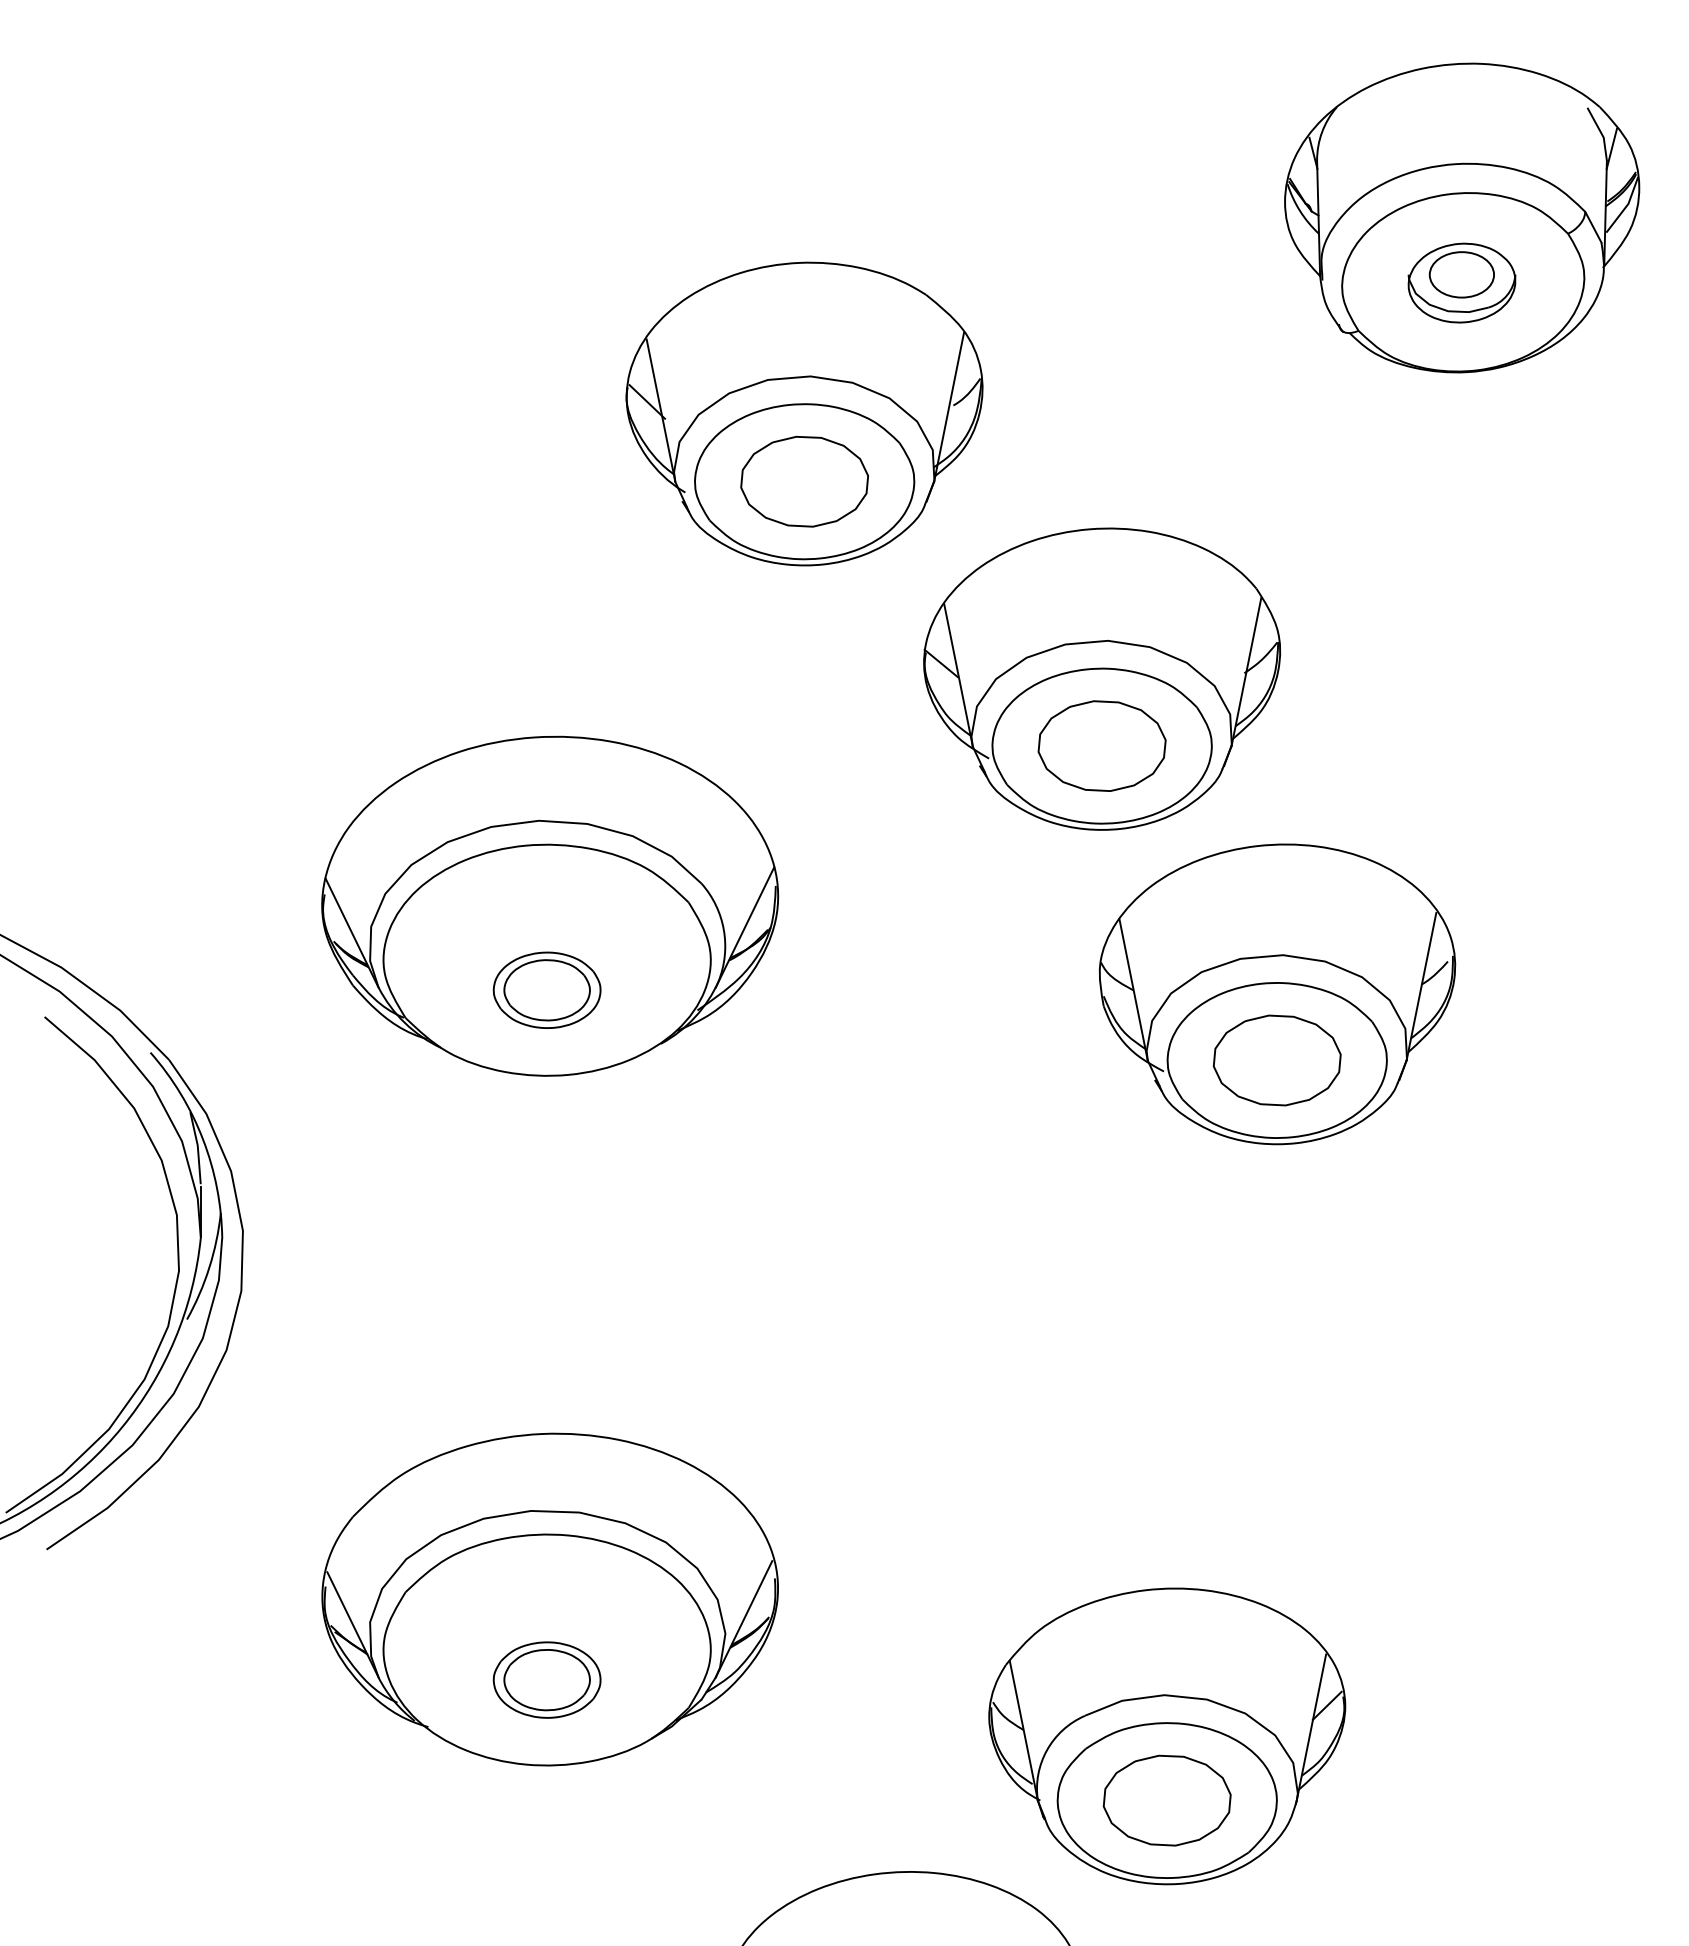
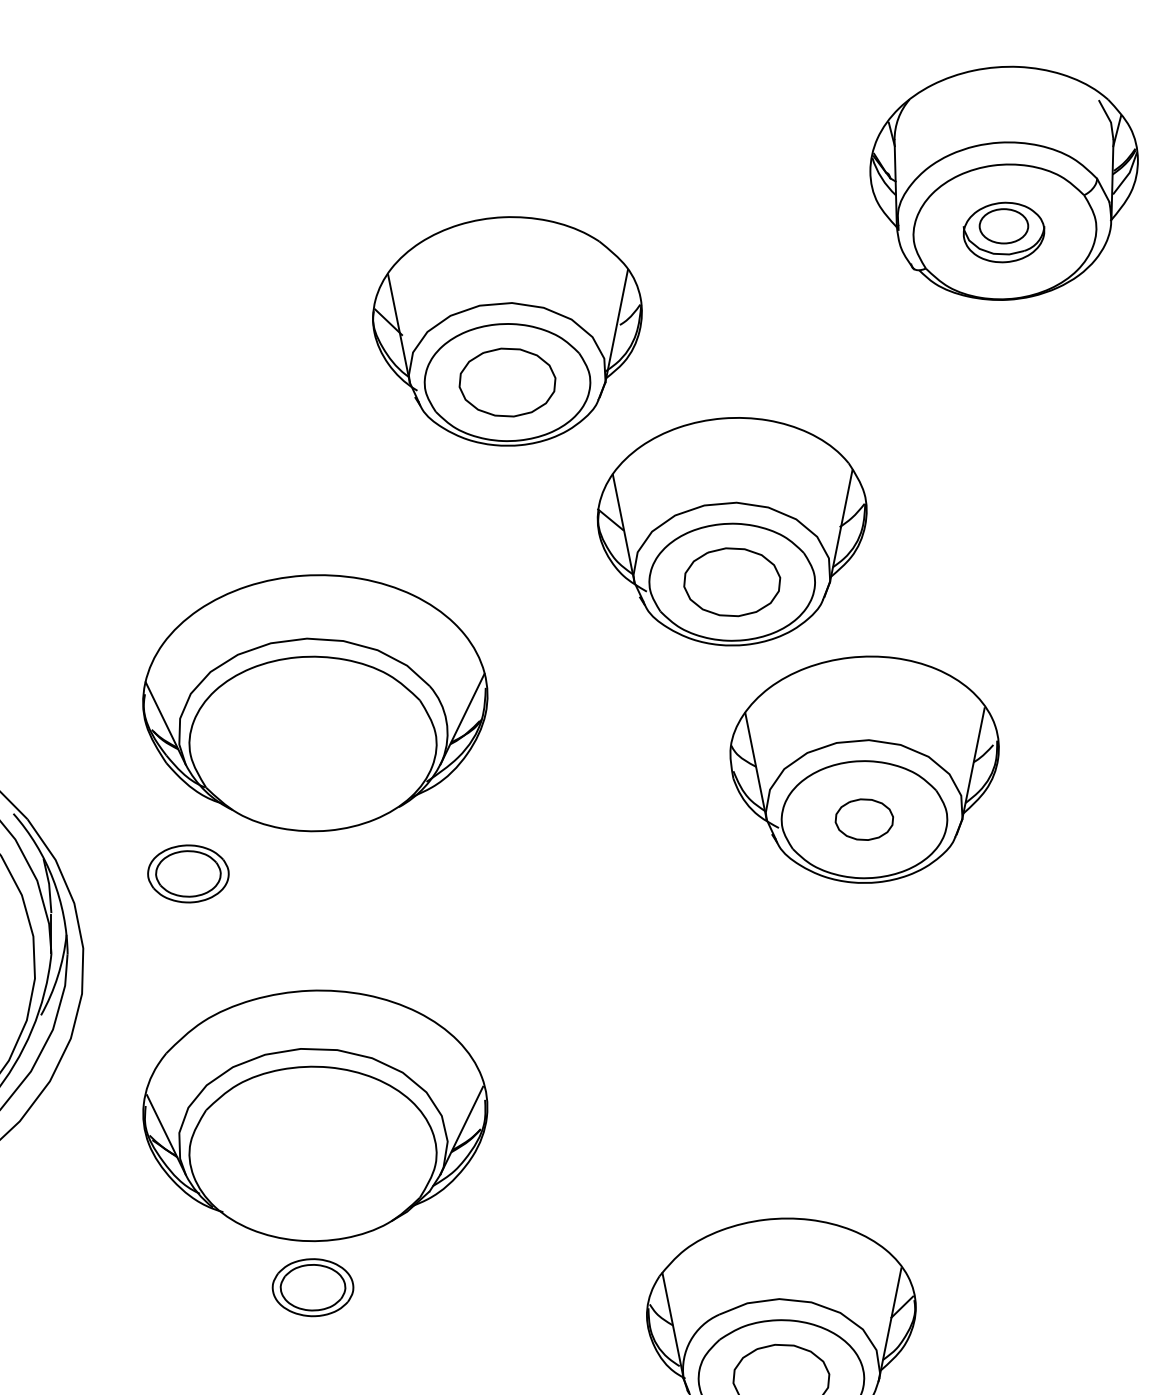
part: (546, 989) -> (187, 873), moved
part: (1276, 1060) -> (863, 819), size x0.6
part: (549, 1599) -> (314, 1115), moved

